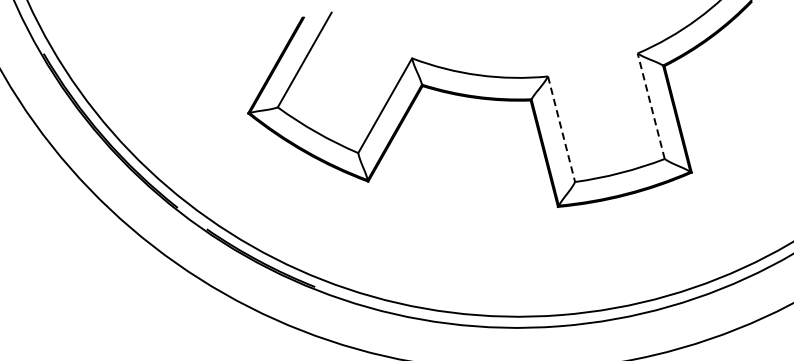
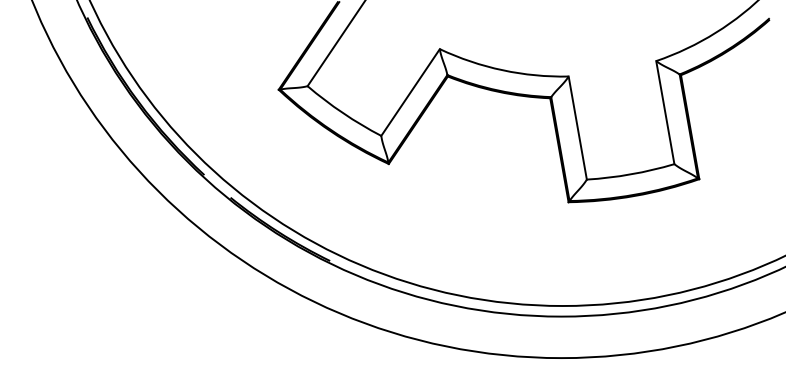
line: (651, 106) -> (665, 112), dashed -> solid
line: (561, 129) -> (577, 128), dashed -> solid

